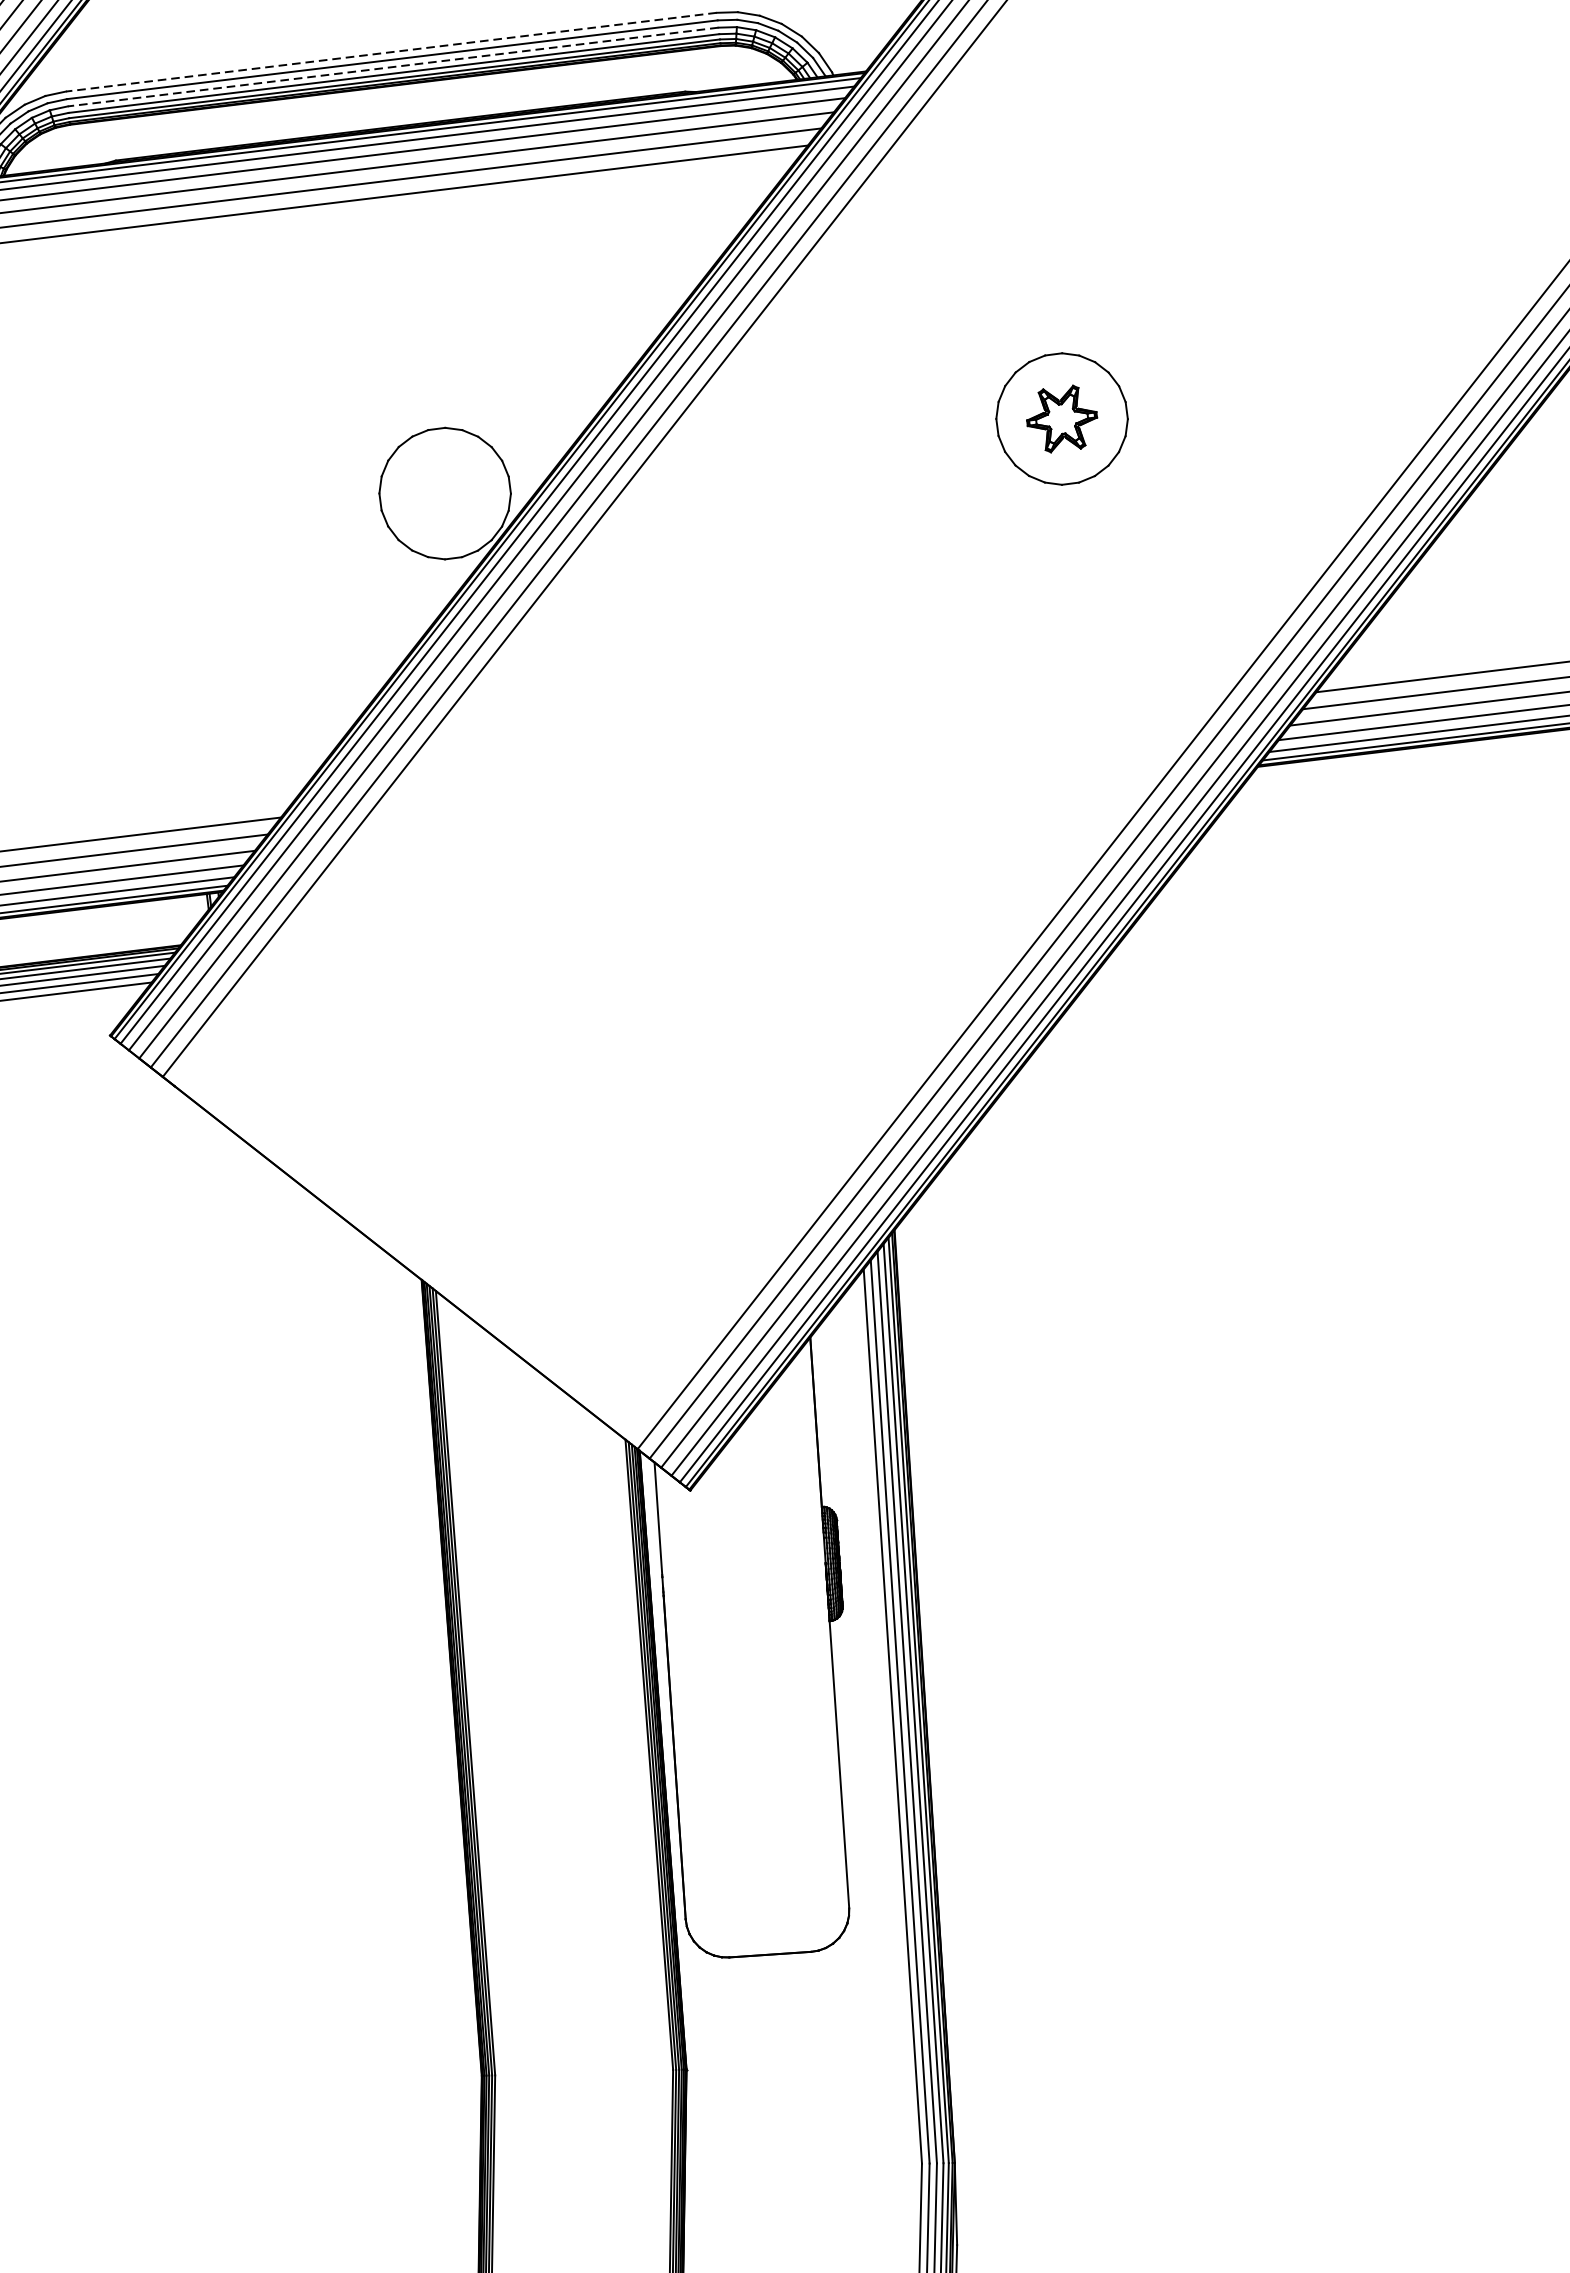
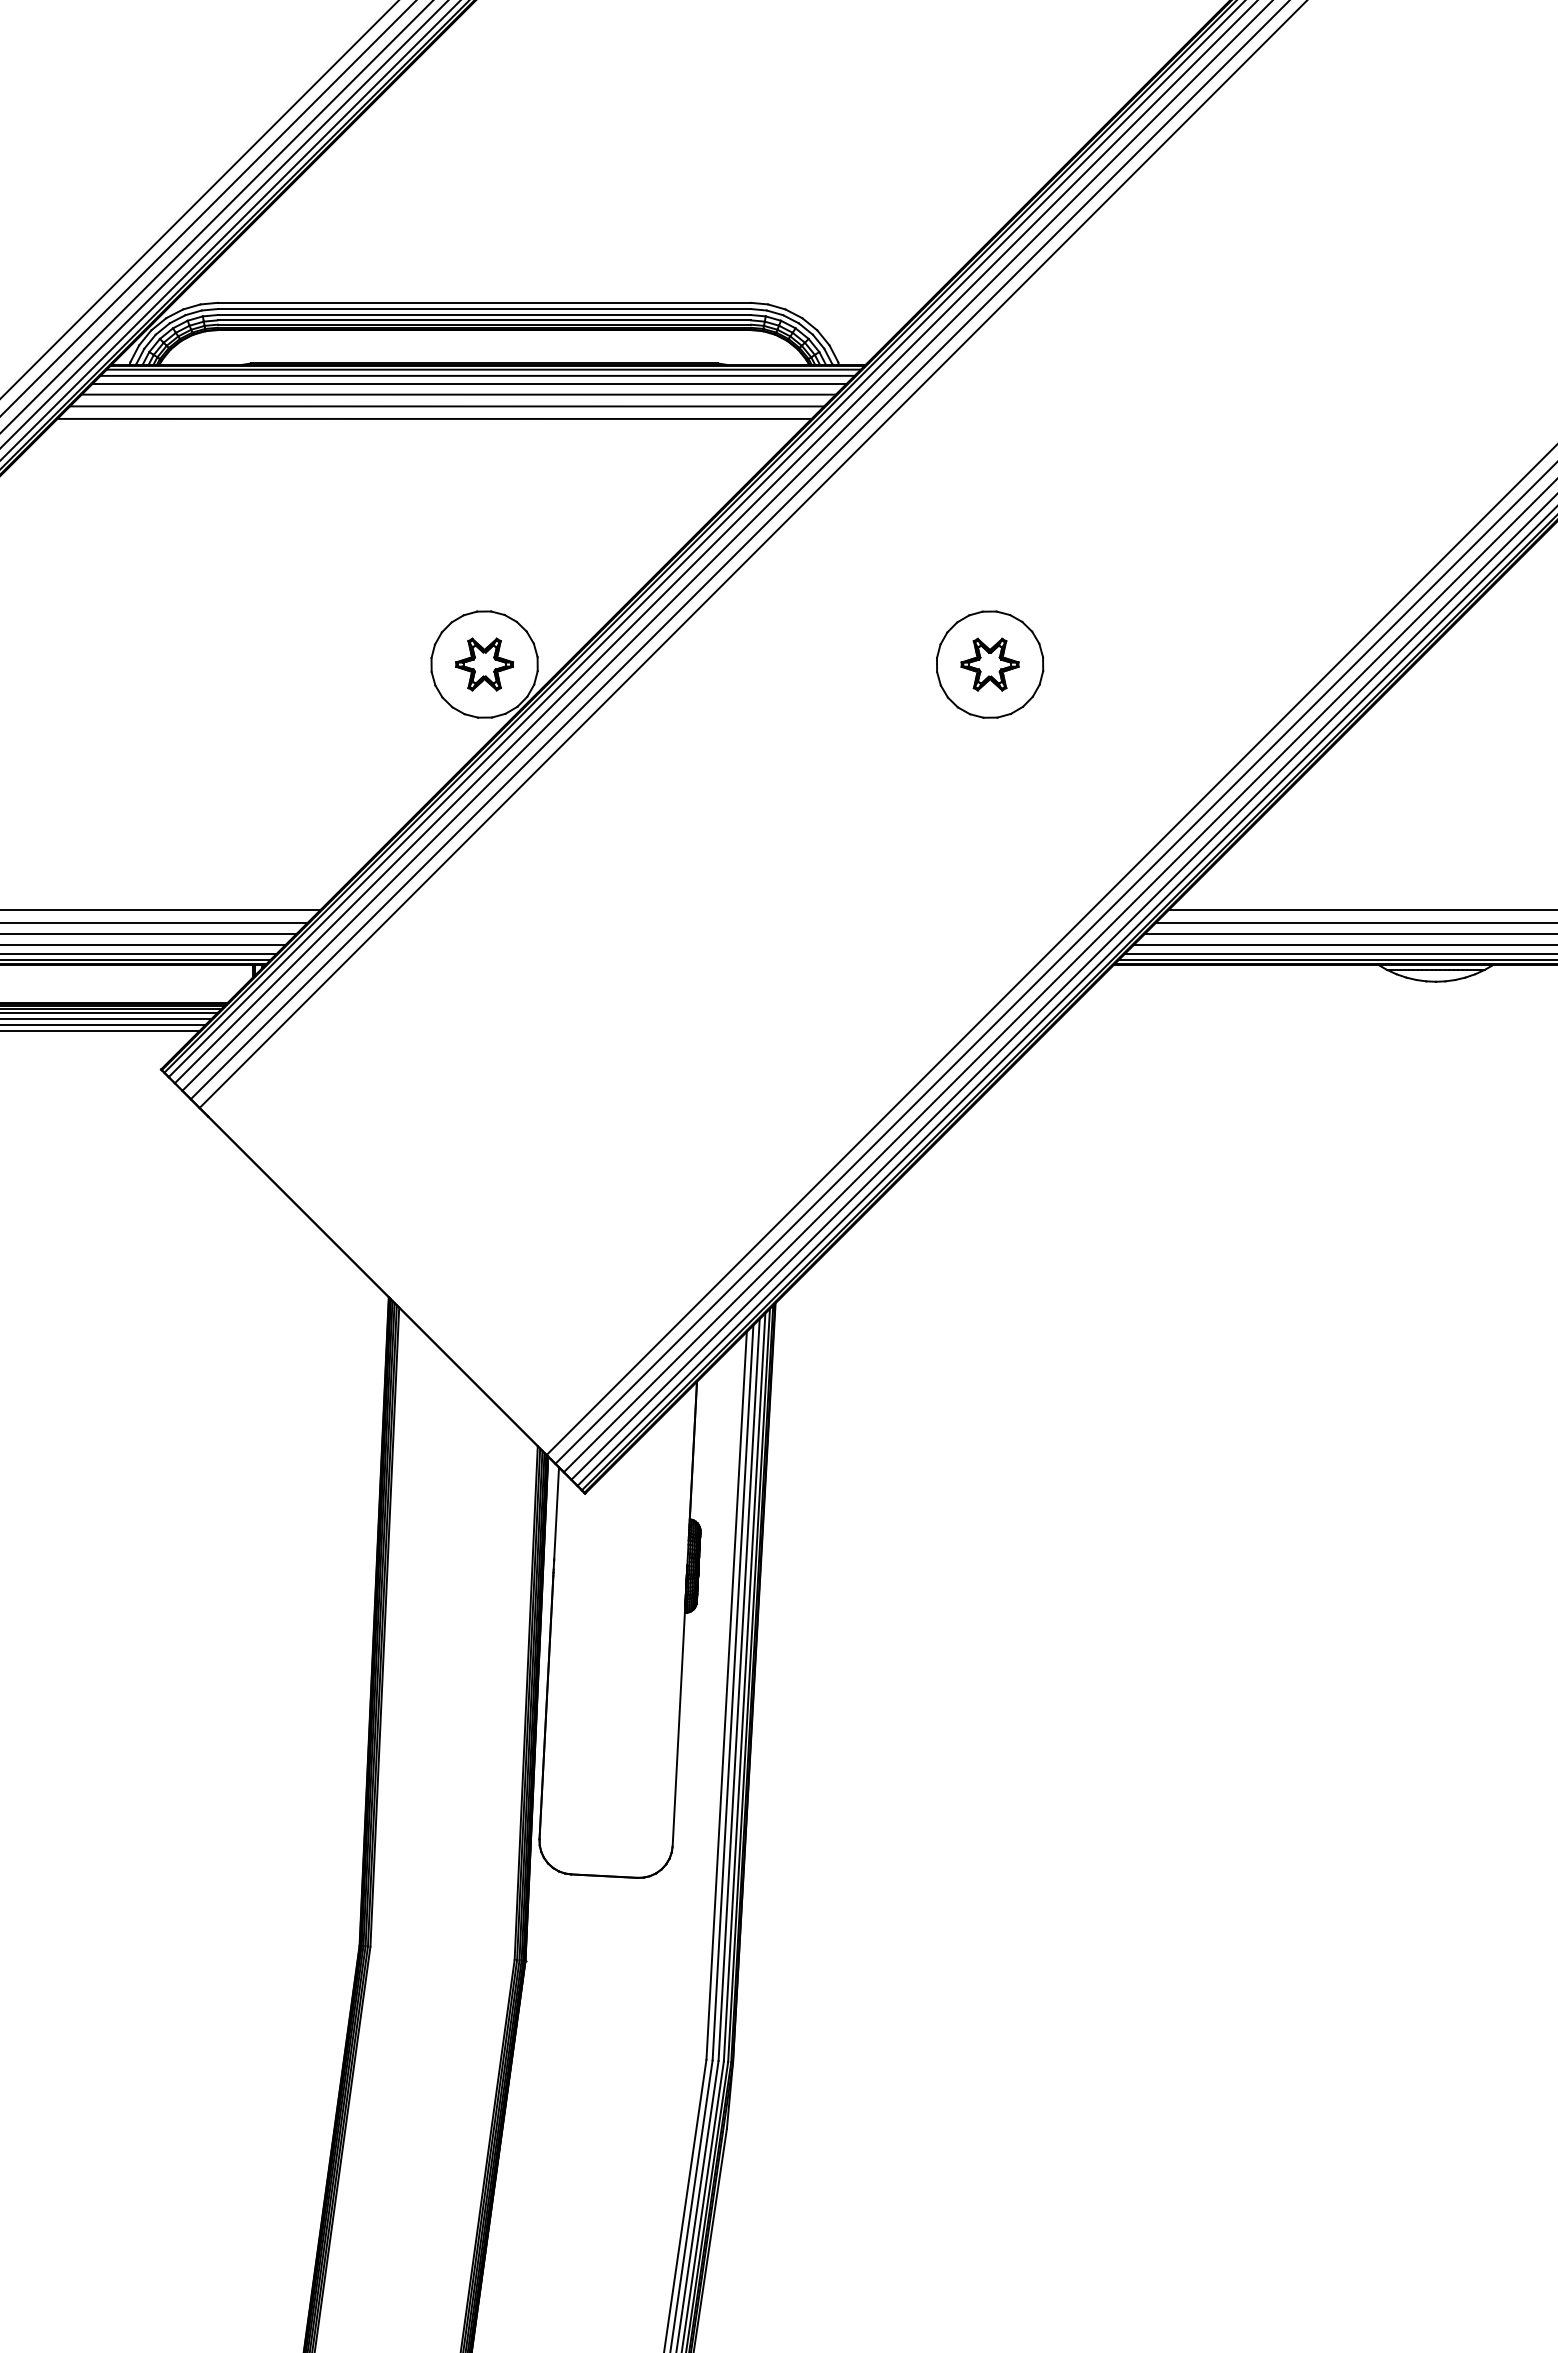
line: (391, 51) -> (484, 302), dashed -> solid
line: (393, 67) -> (484, 315), dashed -> solid
part: (445, 493) -> (484, 664), added

